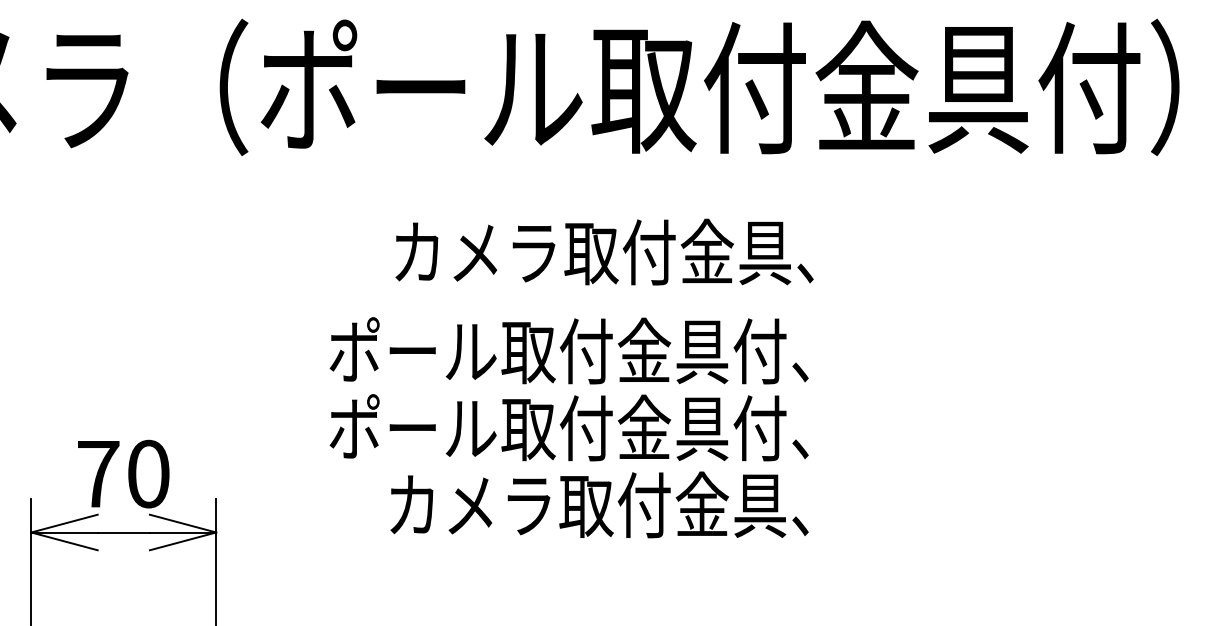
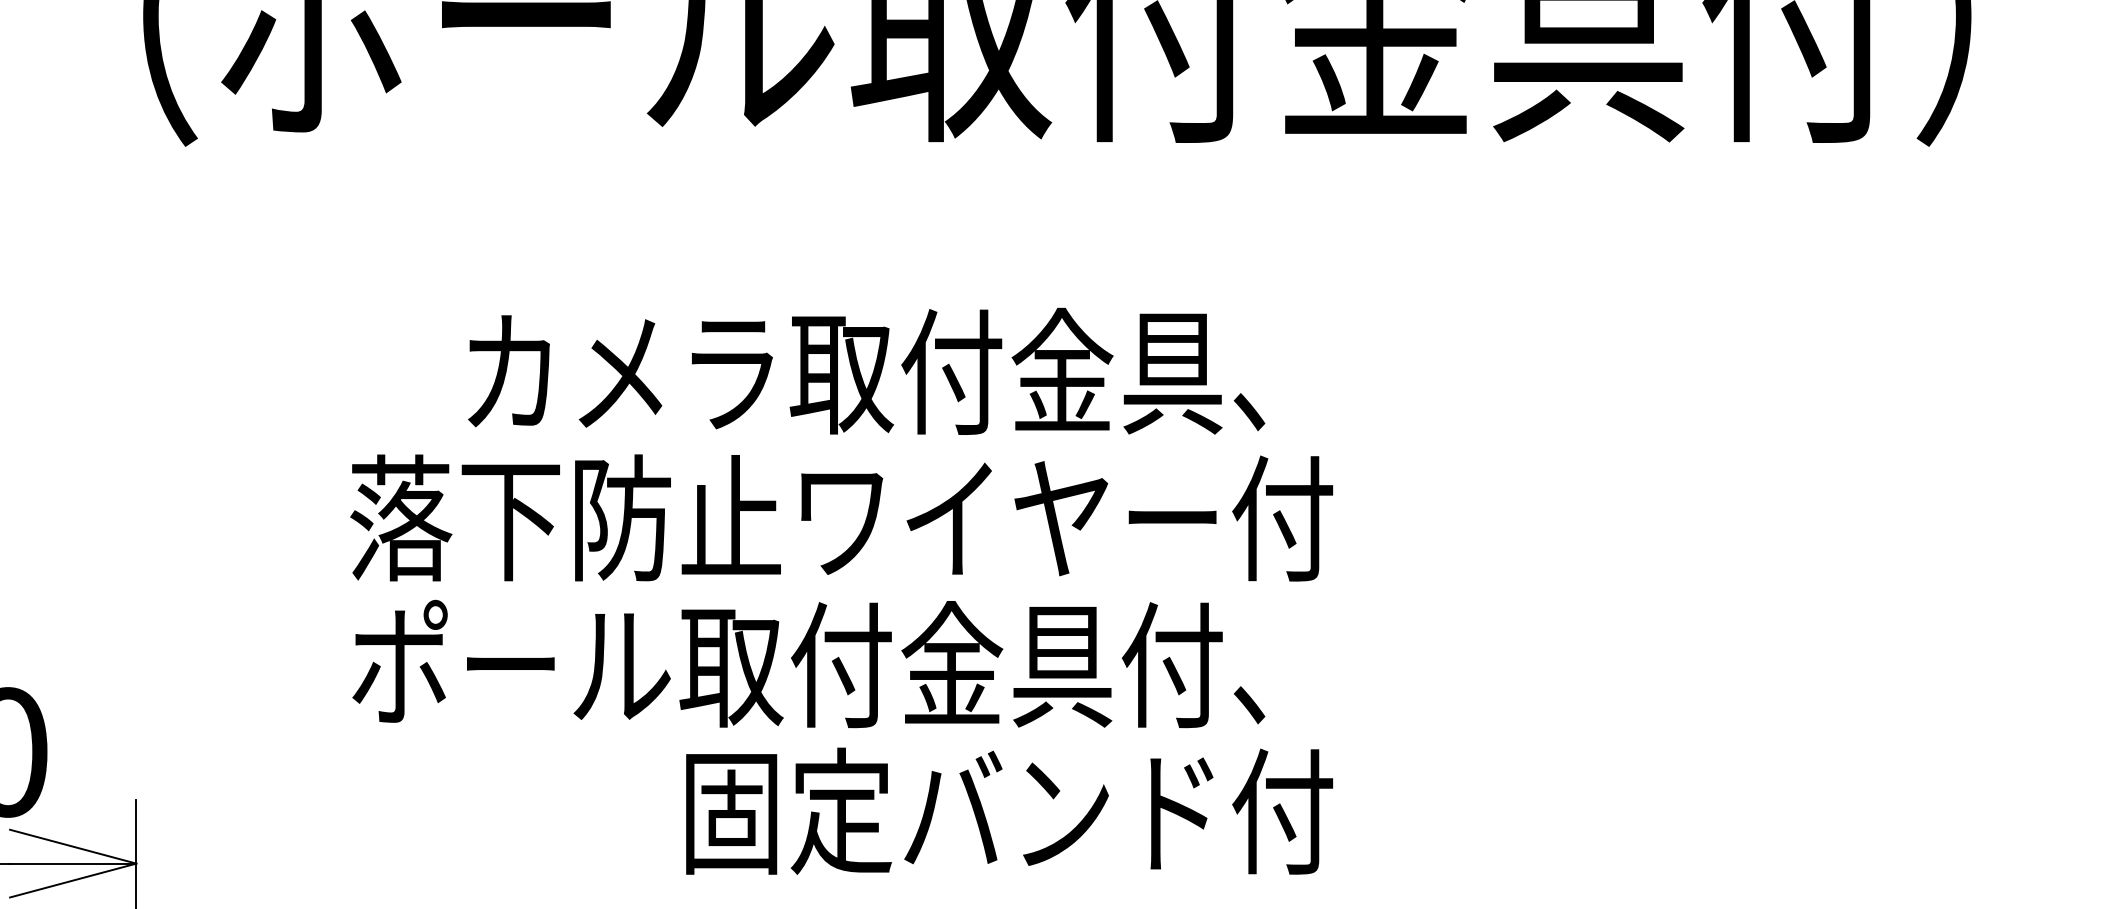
text: (604, 251) -> (866, 370), moved
text: (586, 350) -> (841, 516), ポール取付金具付、 -> 落下防止ワイヤー付
text: (617, 504) -> (900, 810), カメラ取付金具、 -> 固定バンド付

